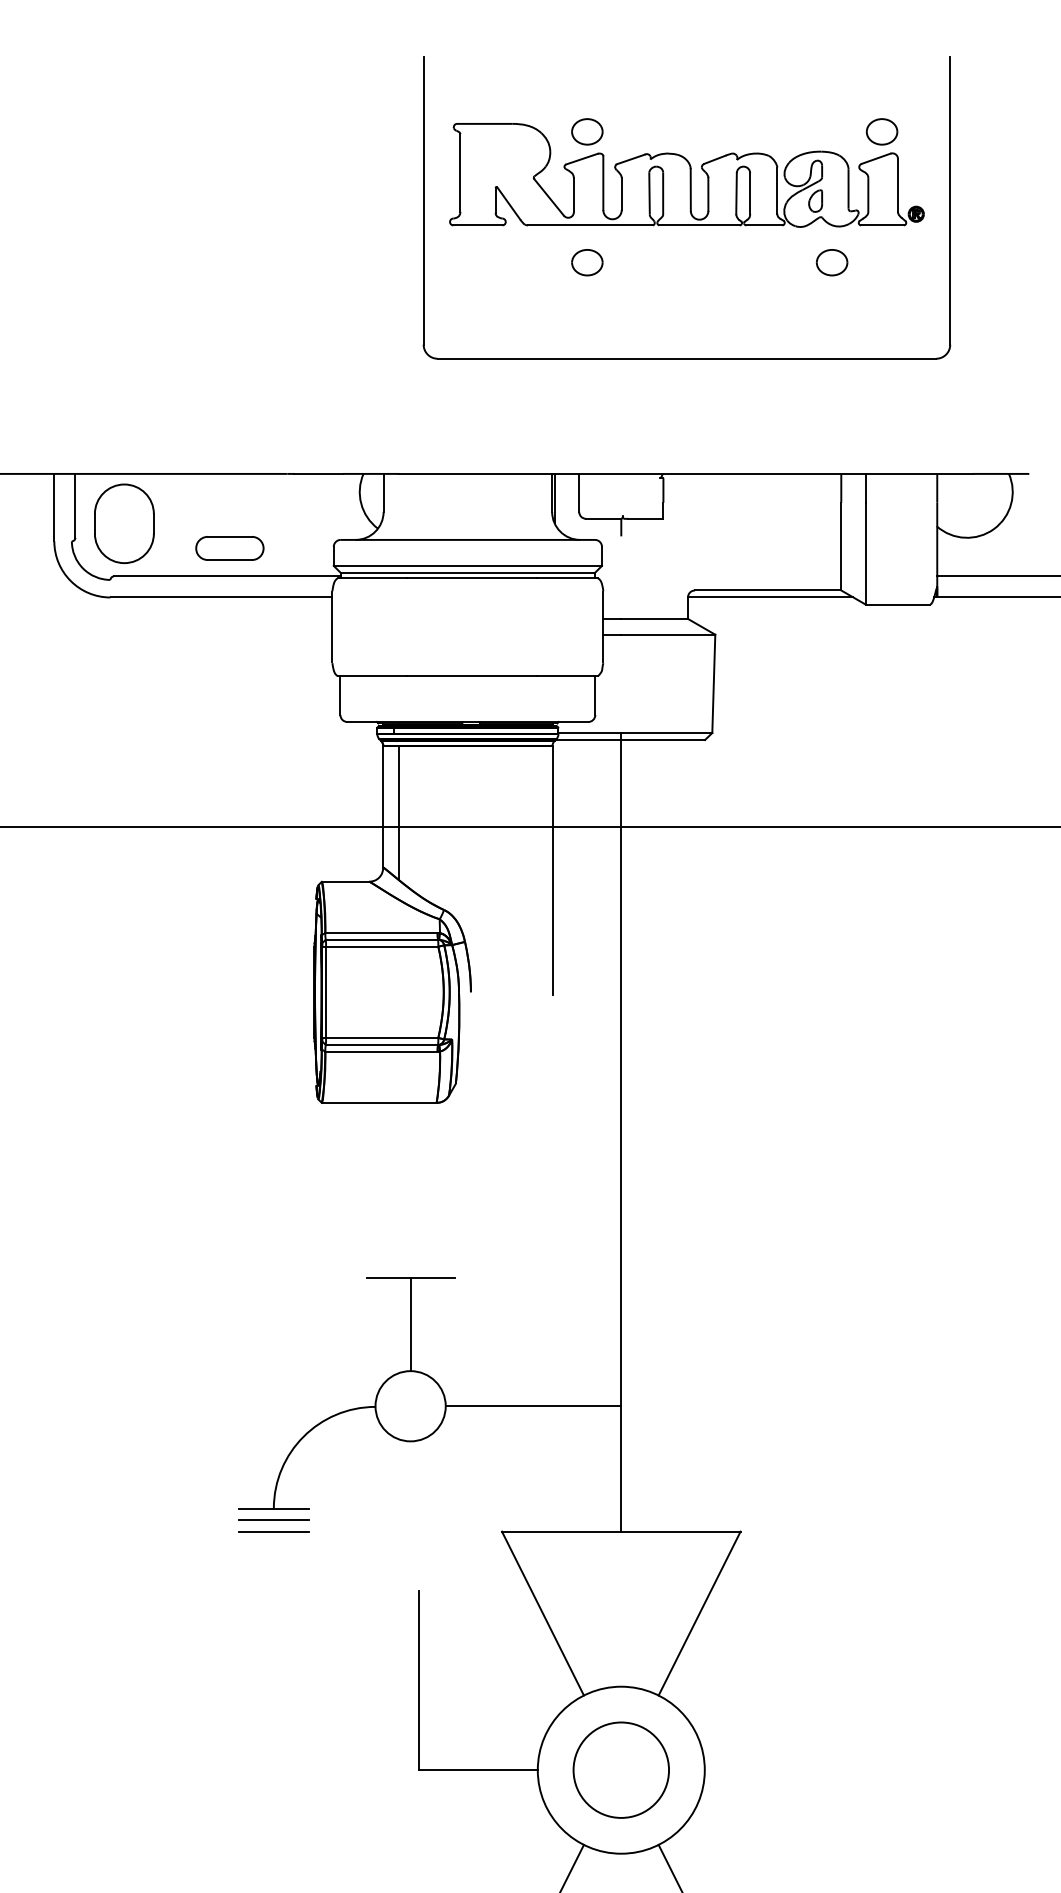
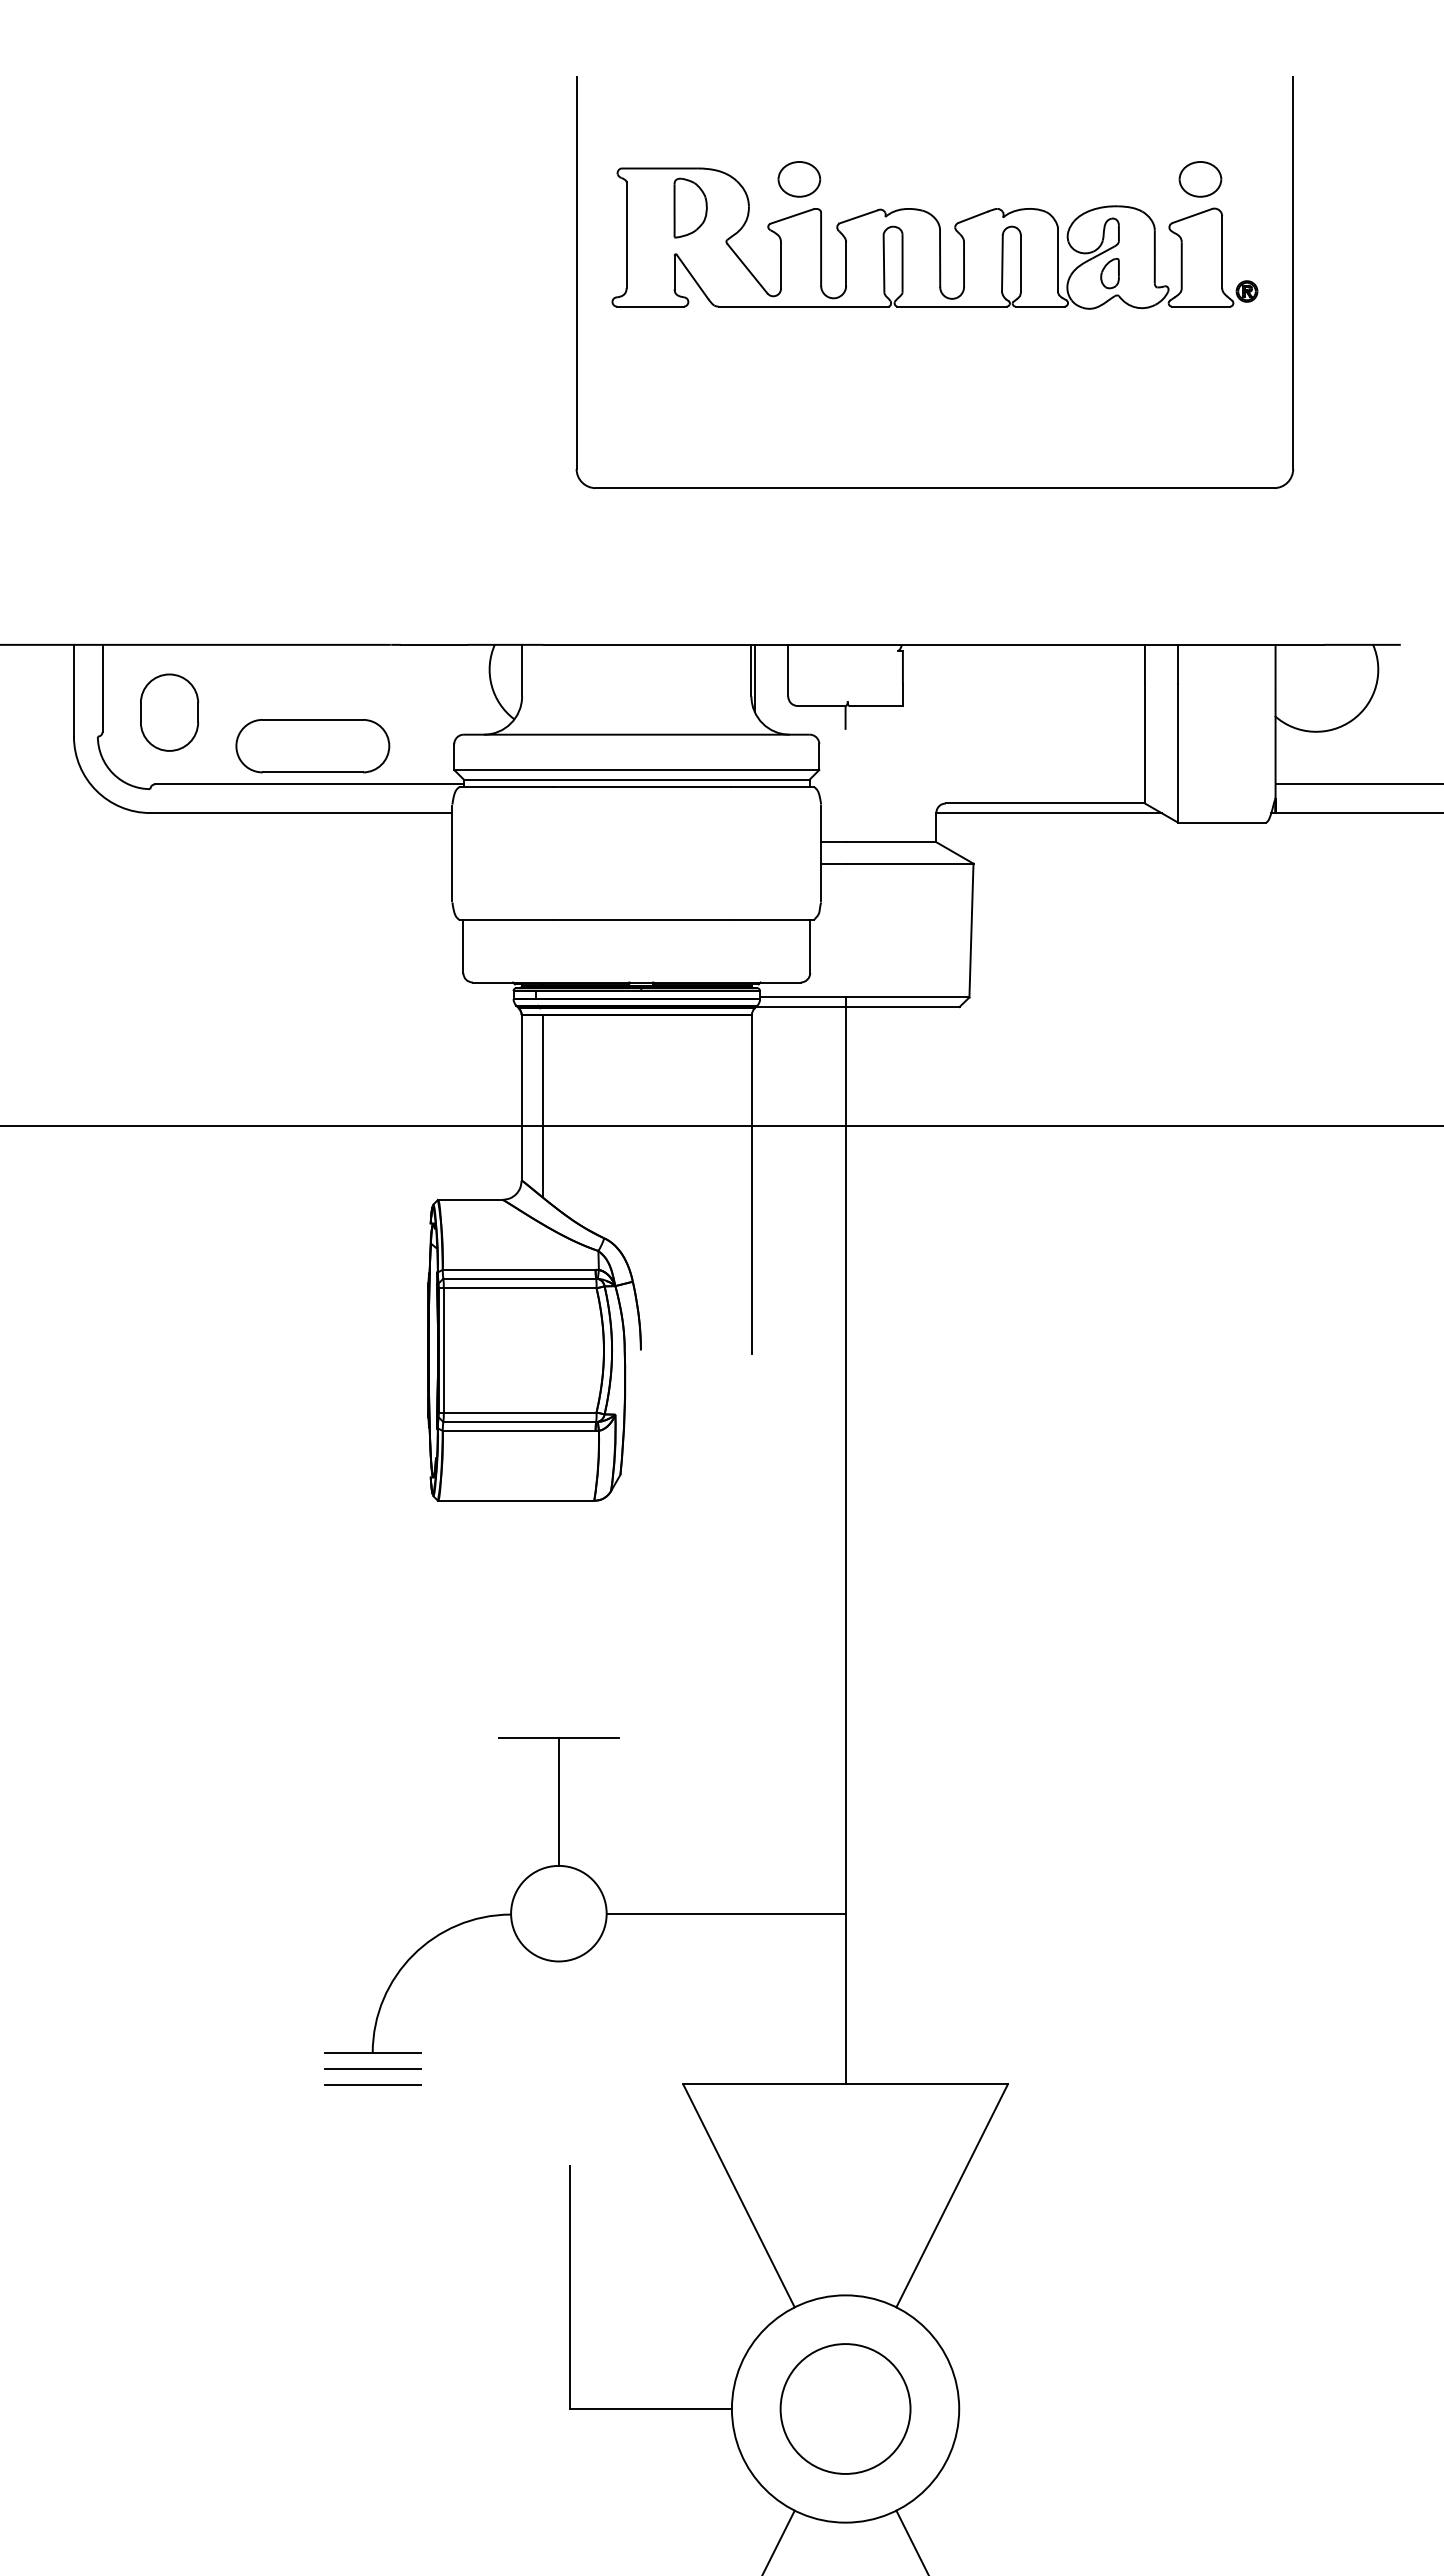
part: (507, 152) -> (690, 207), added
part: (587, 262) -> (799, 357), removed
part: (832, 262) -> (1132, 357), removed
part: (124, 523) -> (169, 712), size x0.71
part: (229, 548) -> (312, 746), size x1.67

